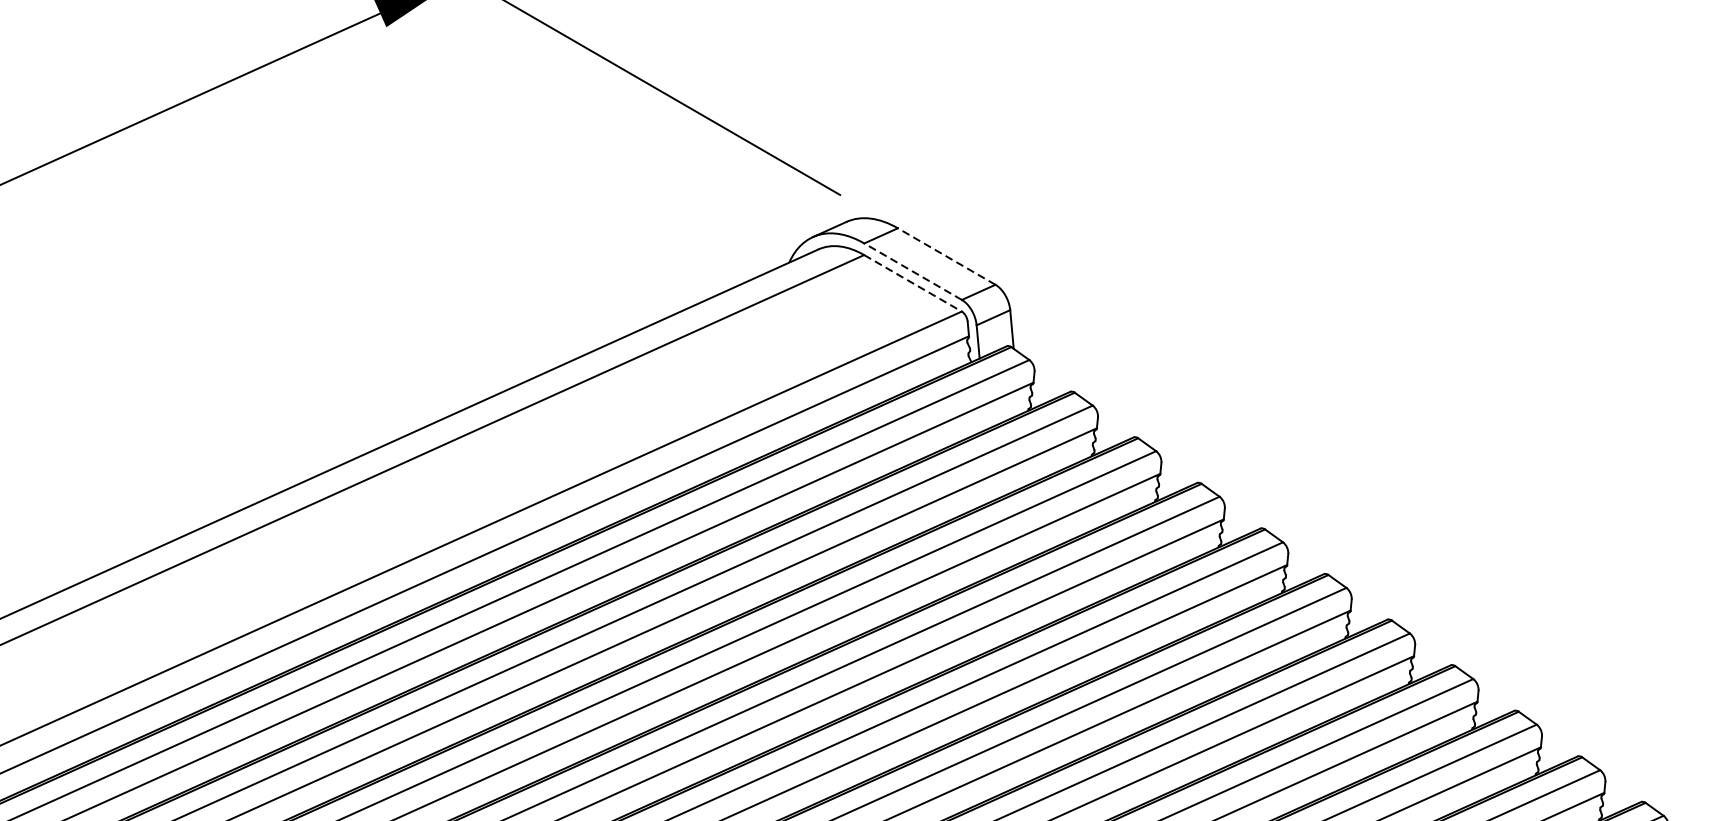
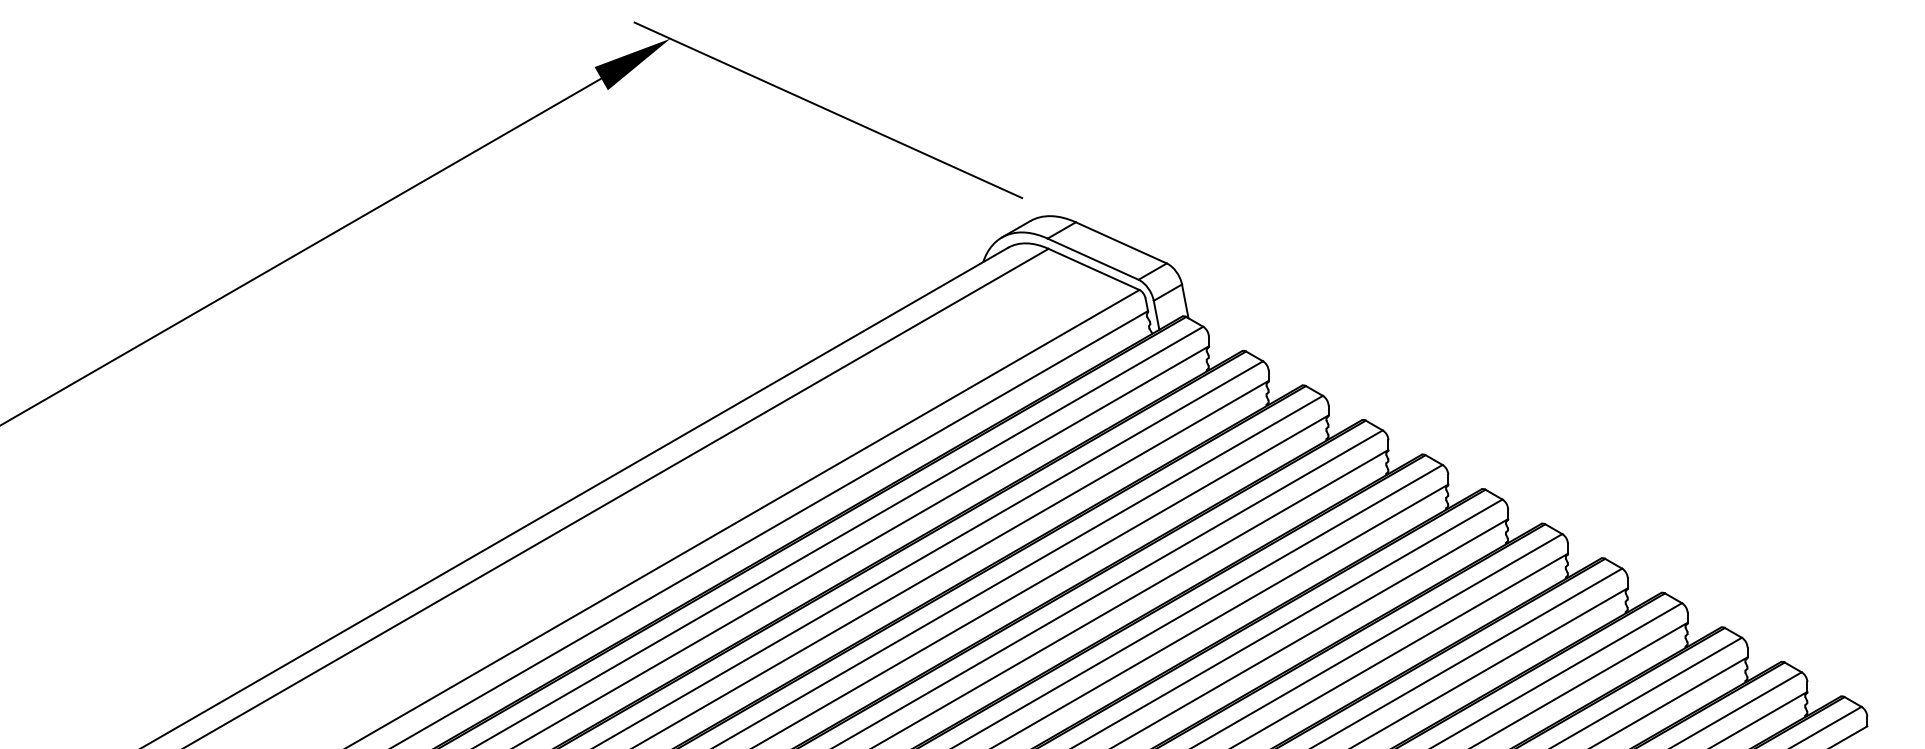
line: (946, 256) -> (1121, 242), dashed -> solid
line: (913, 272) -> (1093, 259), dashed -> solid
line: (913, 283) -> (1094, 269), dashed -> solid

